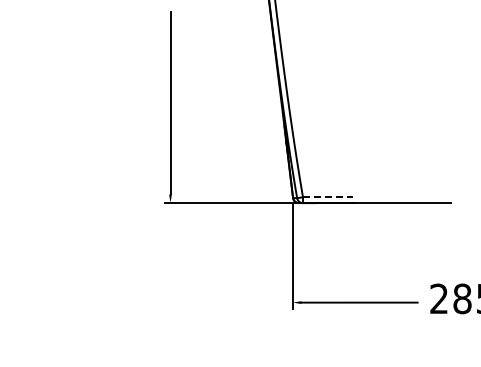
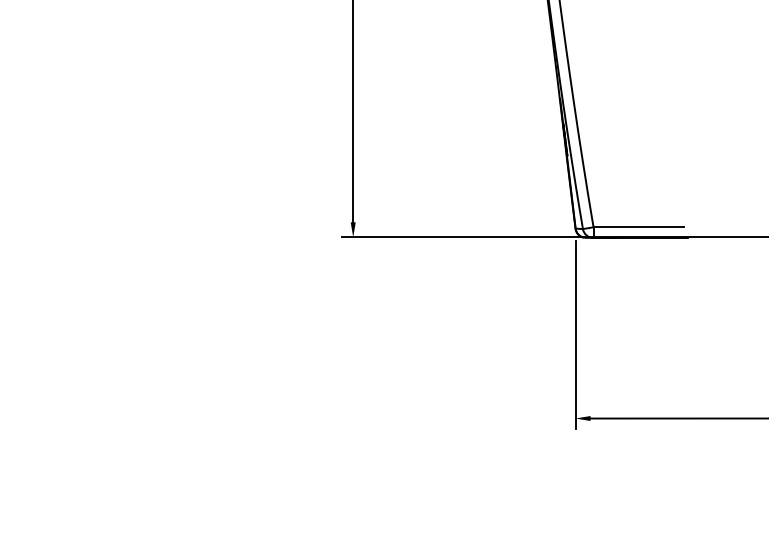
line: (327, 197) -> (638, 227), dashed -> solid

